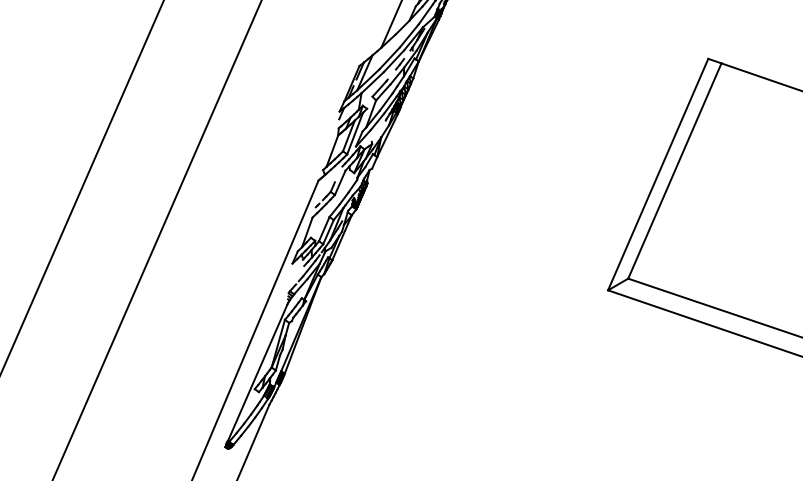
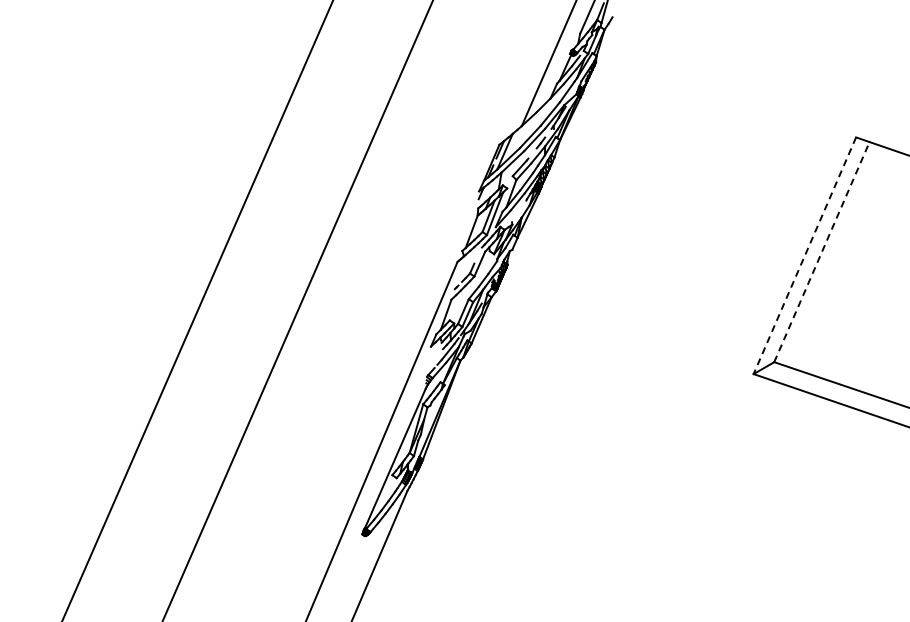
line: (674, 171) -> (821, 252), solid -> dashed
line: (657, 174) -> (804, 255), solid -> dashed

